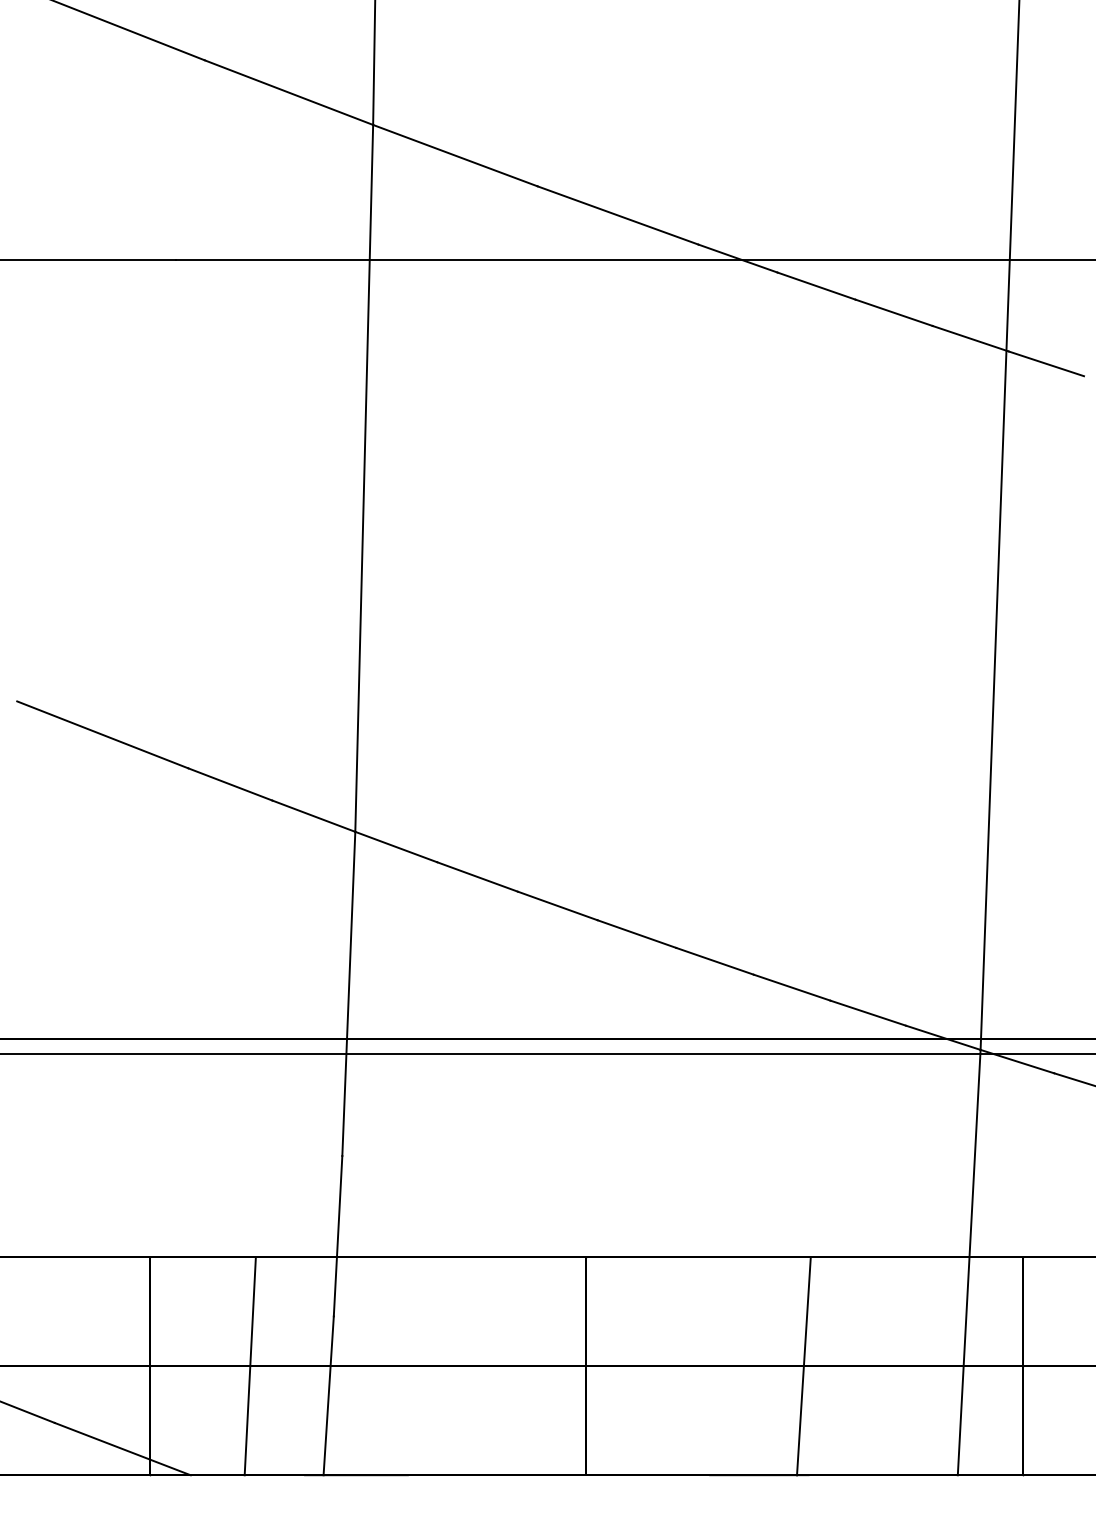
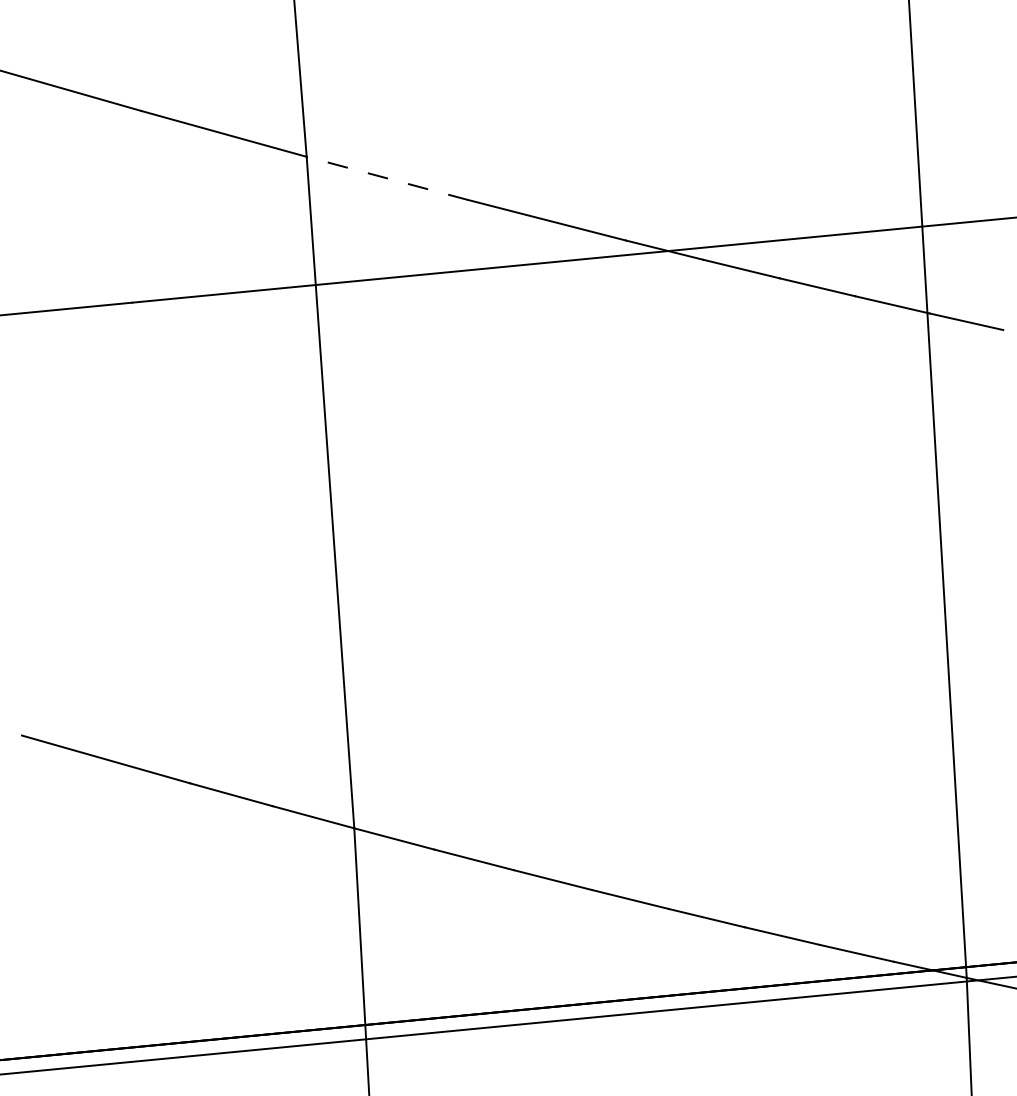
line: (455, 155) -> (387, 178), solid -> dashed

